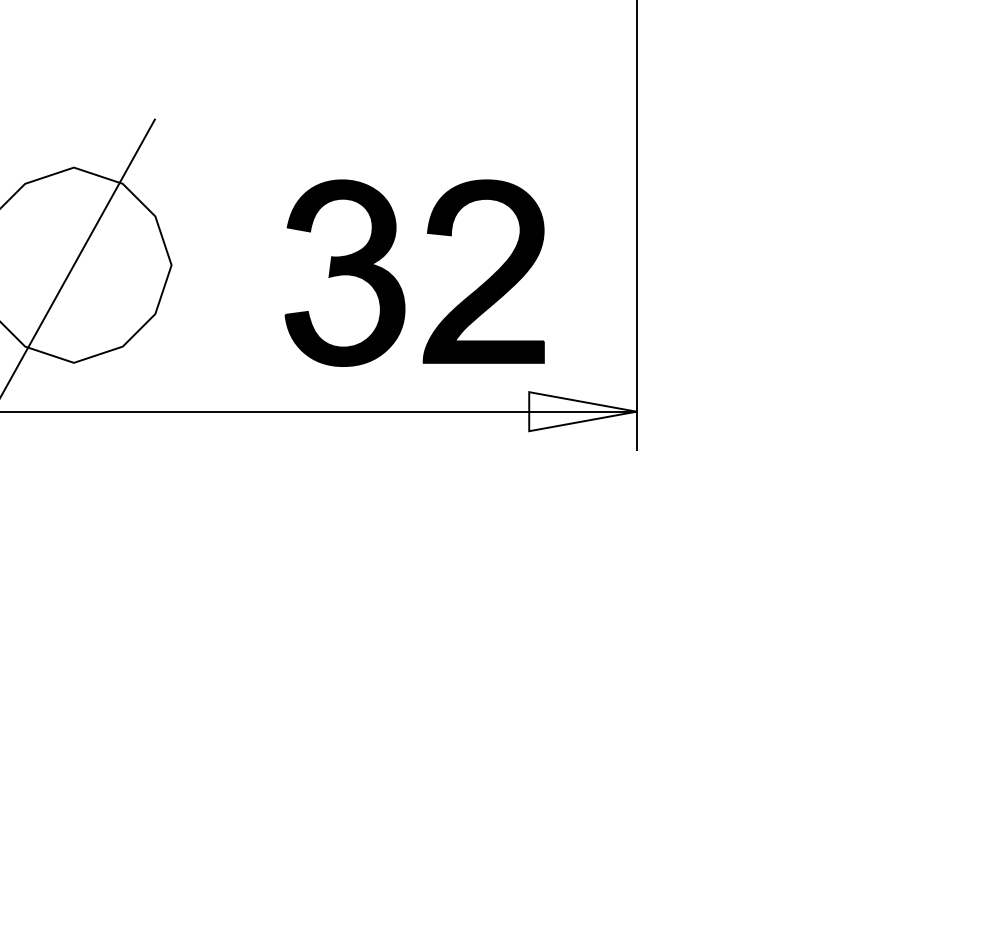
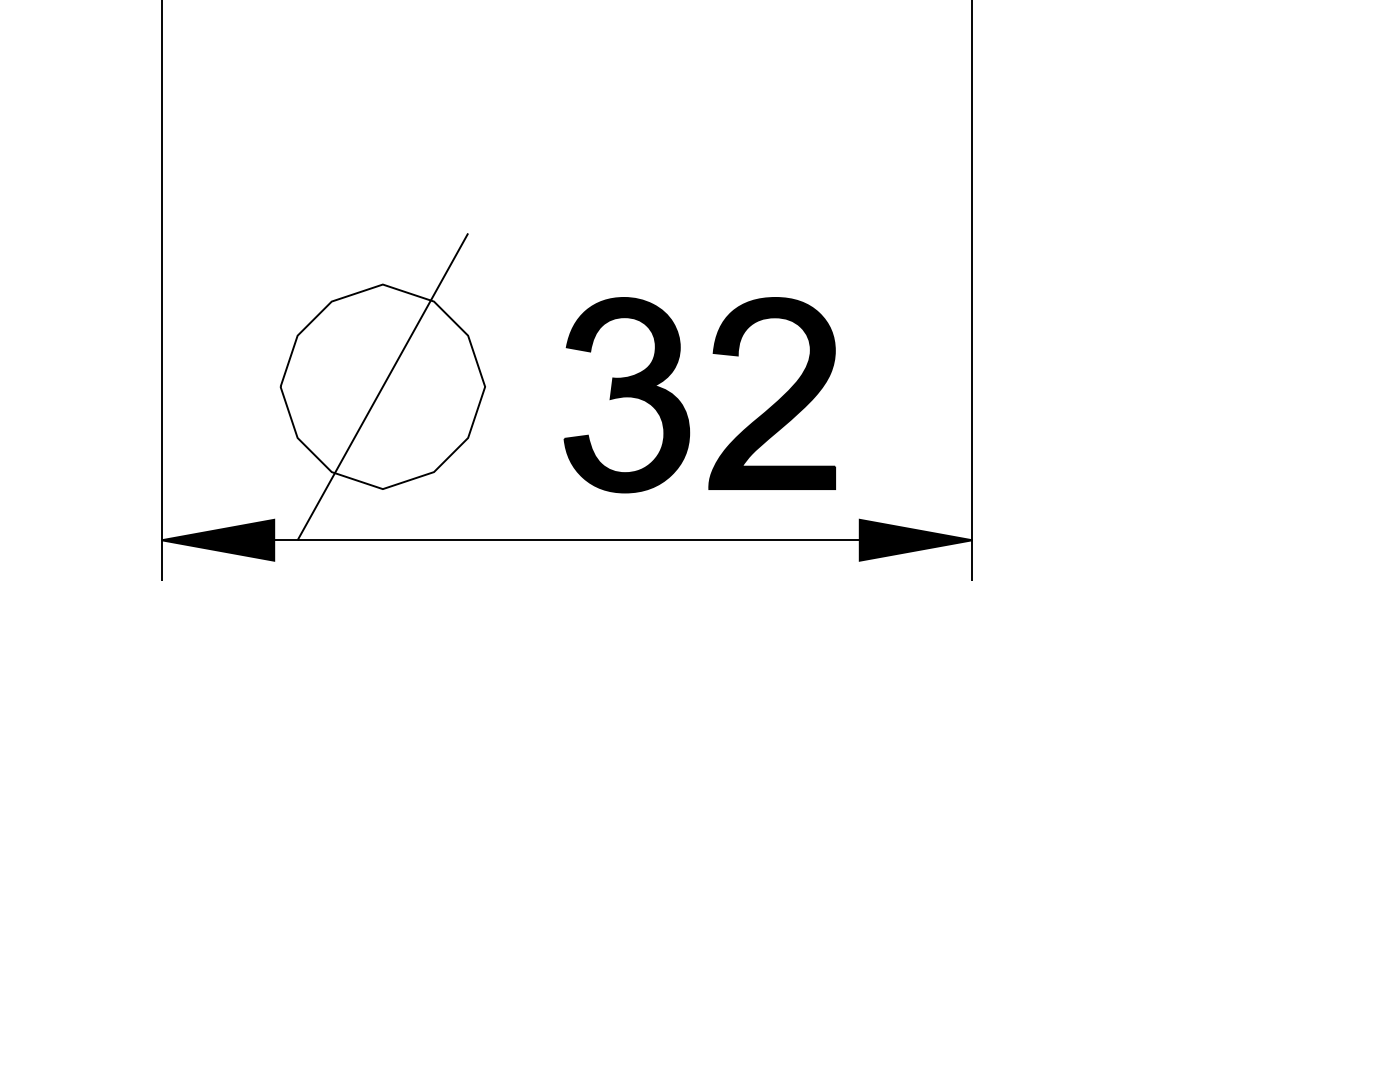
part: (399, 283) -> (683, 405), moved
fill: (582, 410) -> (915, 539), added

